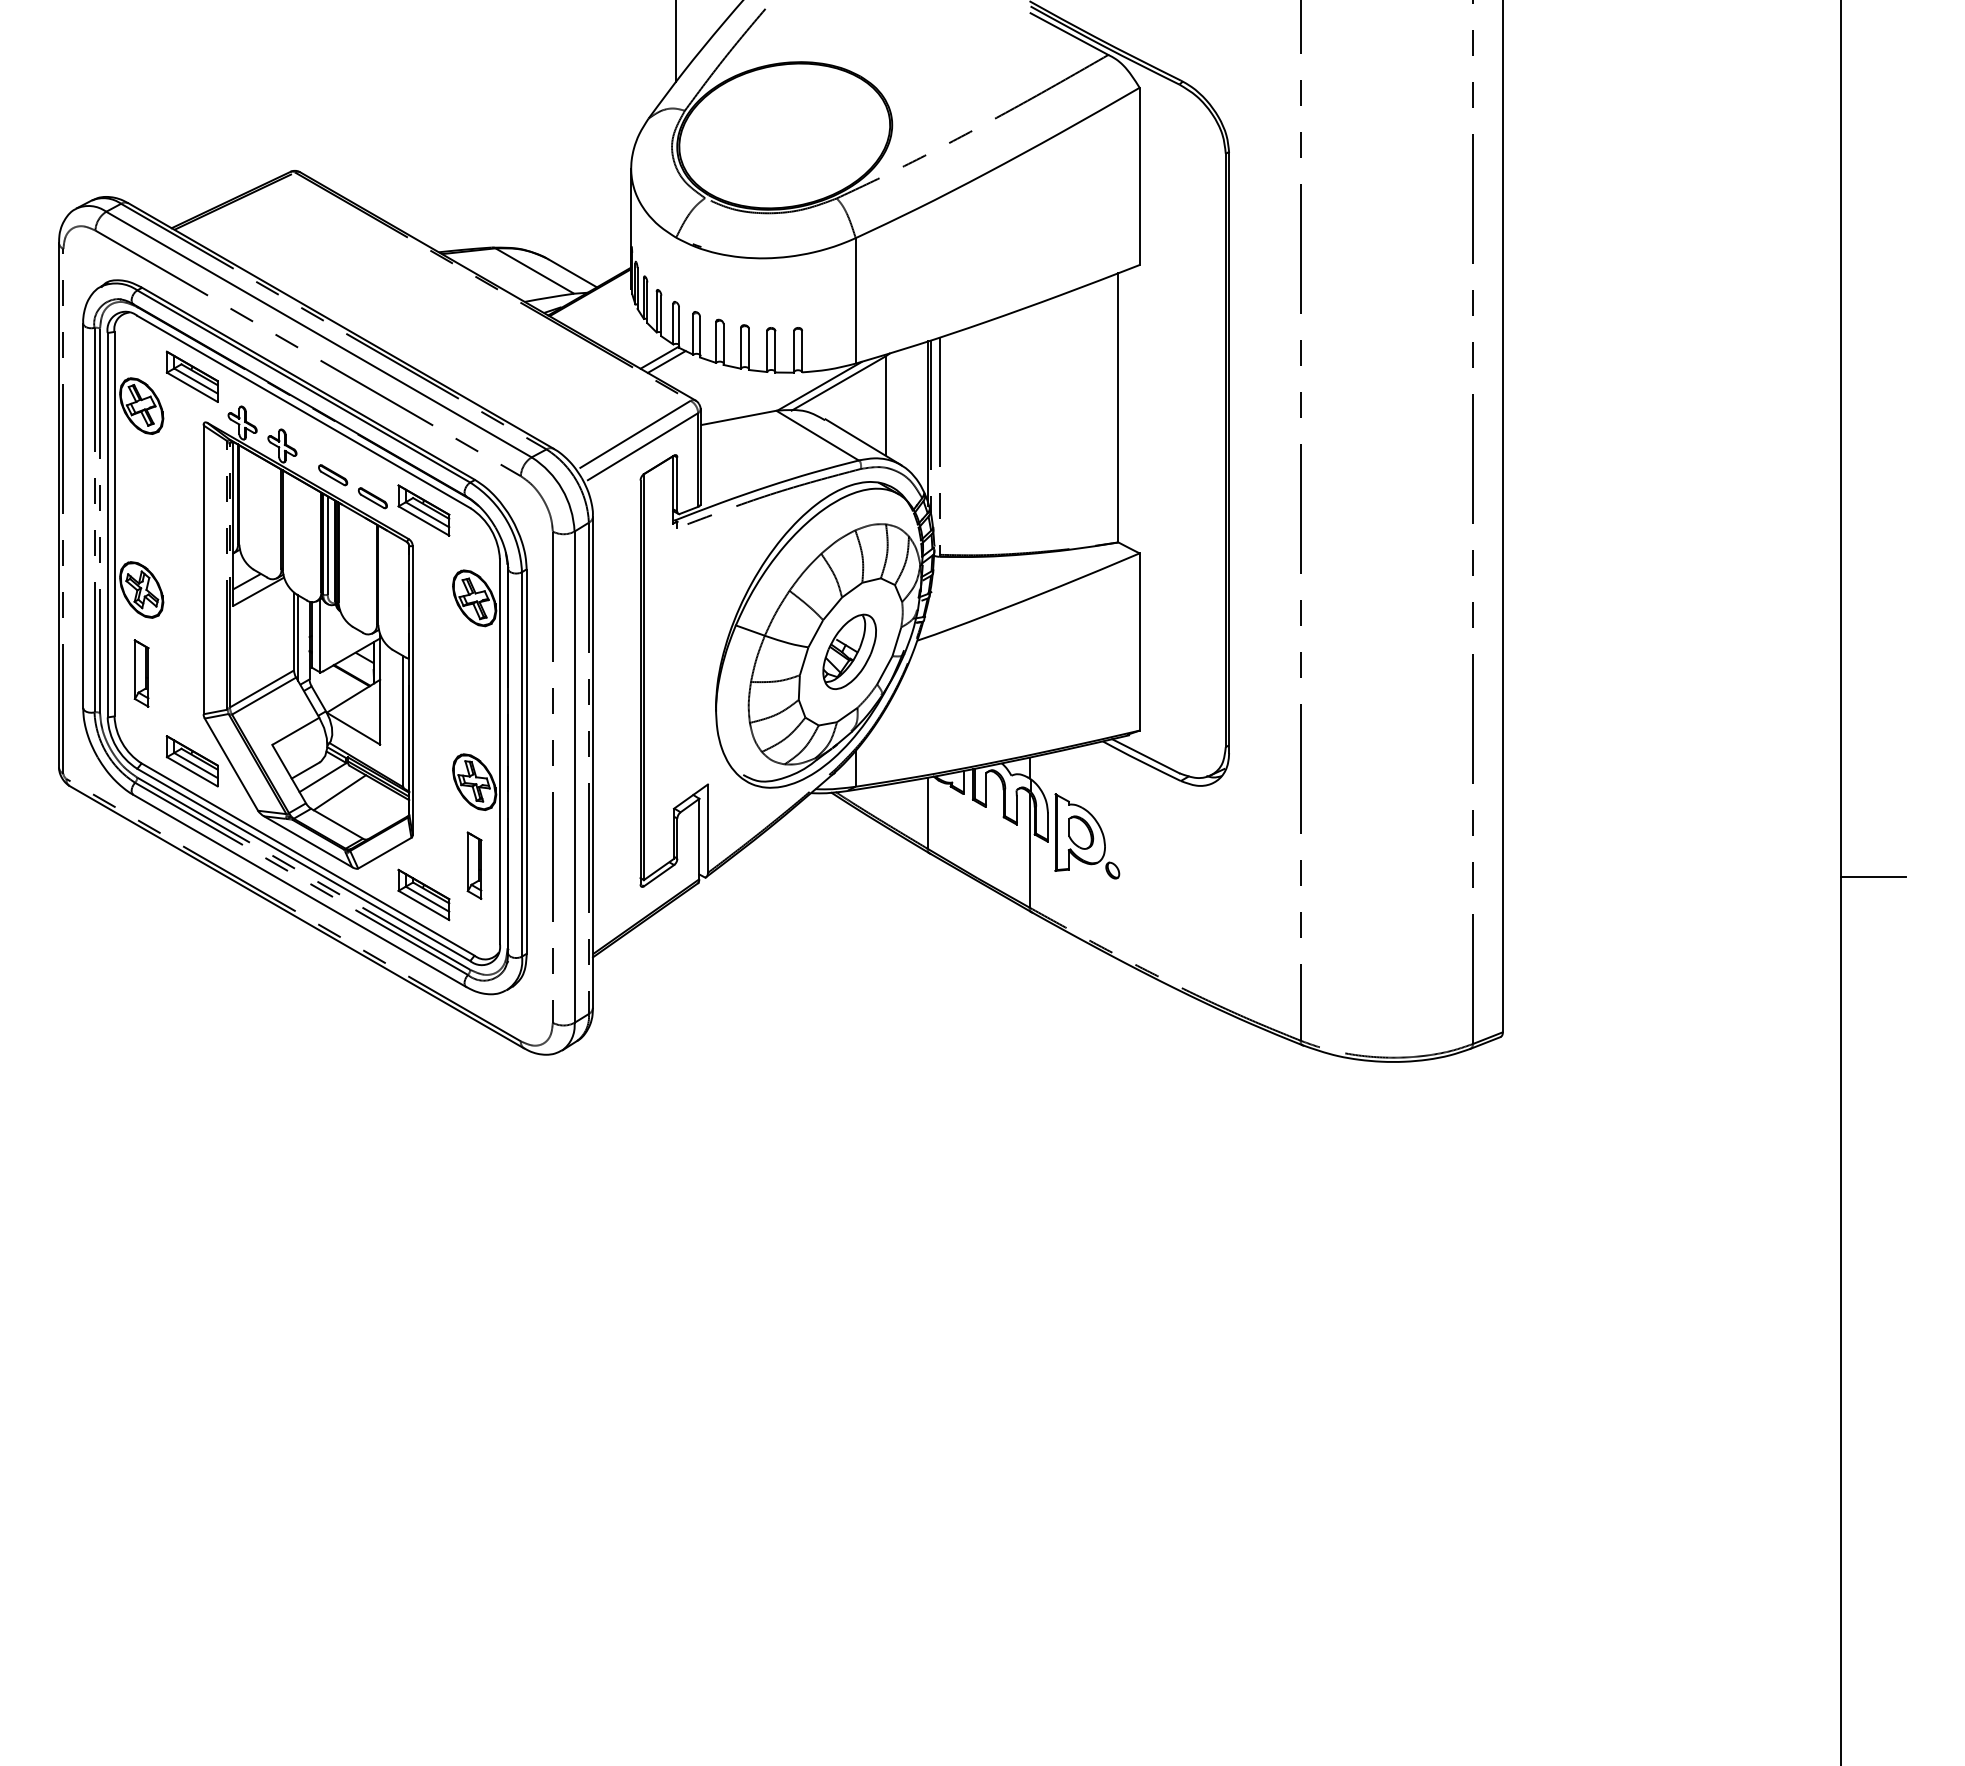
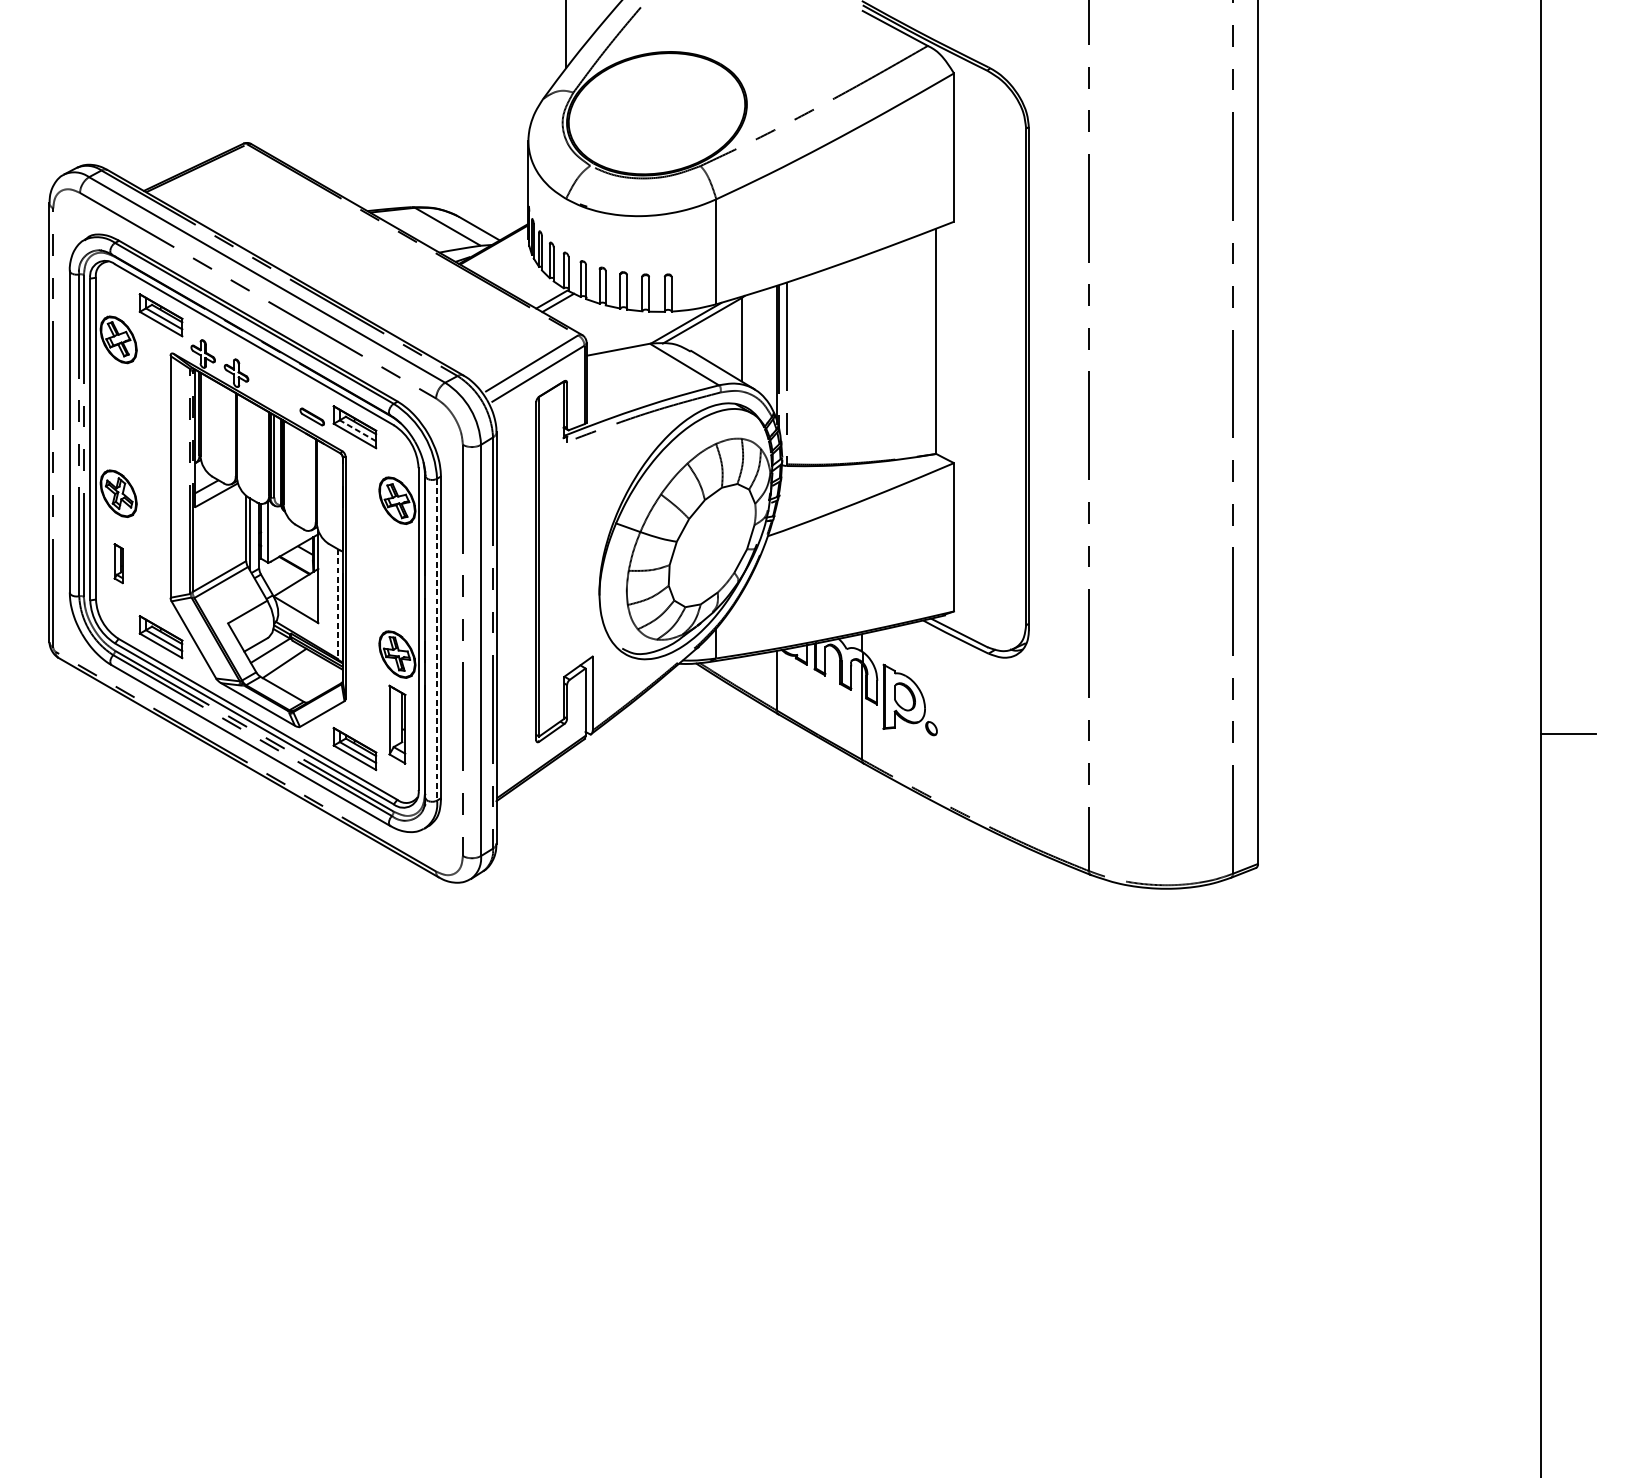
part: (333, 475) -> (279, 397), removed
line: (427, 514) -> (357, 430), solid -> dashed
part: (849, 651) -> (711, 545), removed
part: (141, 673) -> (118, 563), size x0.7
line: (403, 722) -> (337, 604), solid -> dashed
line: (522, 764) -> (437, 639), solid -> dashed
part: (474, 865) -> (397, 724), size x1.4

